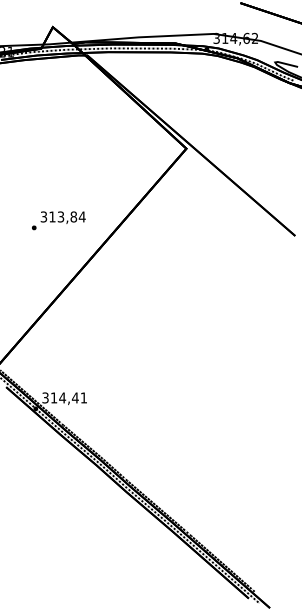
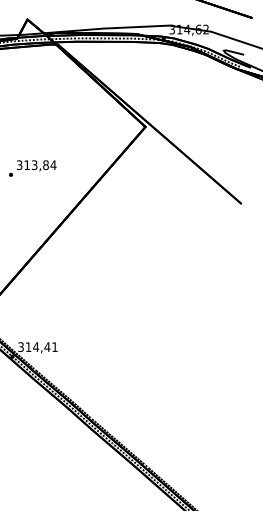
text: (58, 220) -> (32, 168), moved

